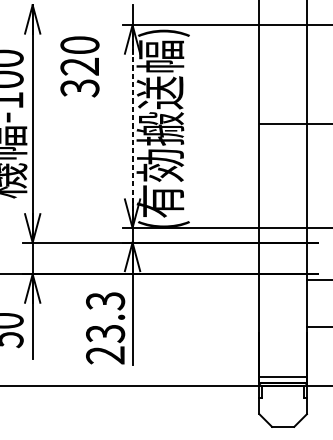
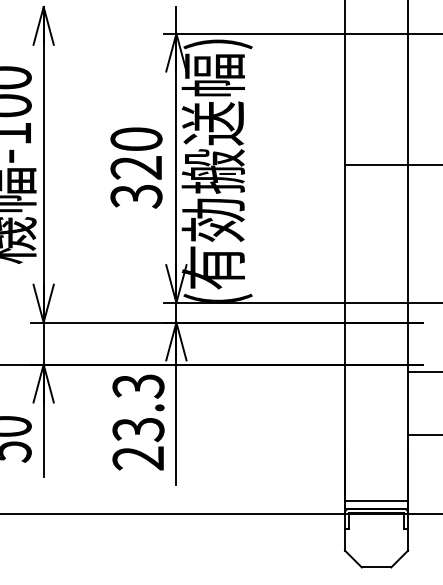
text: (79, 66) -> (136, 167), moved
line: (132, 126) -> (176, 168), dashed -> solid
text: (105, 328) -> (138, 422), moved

